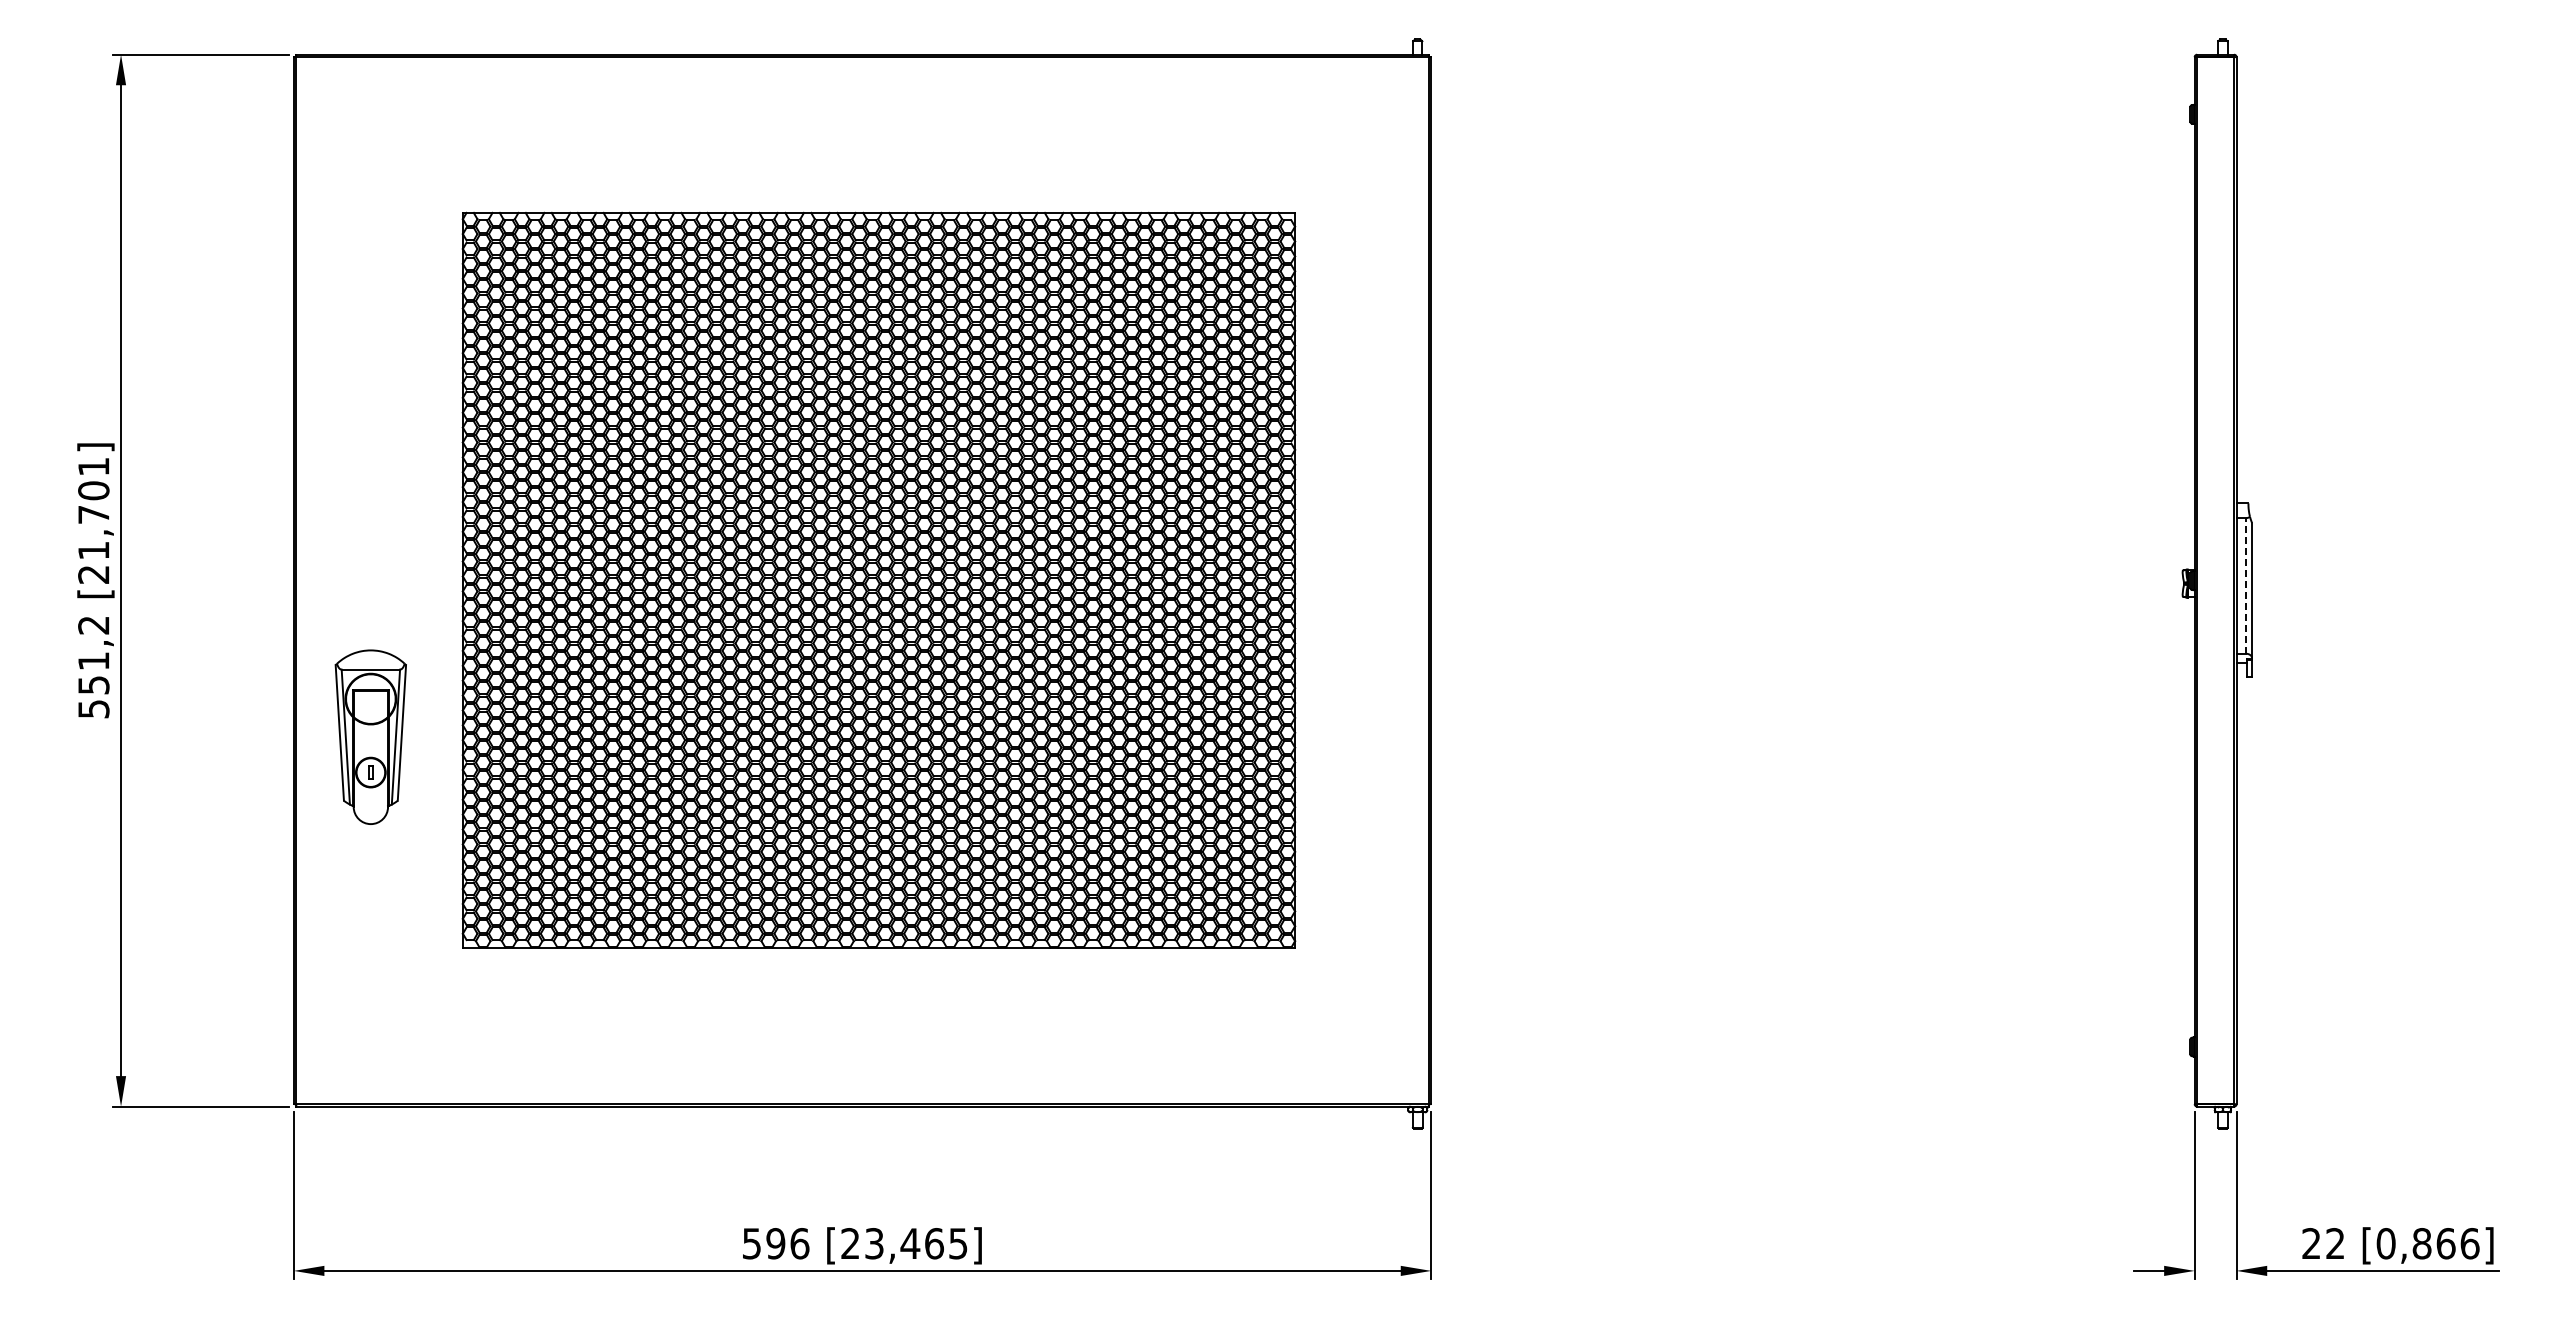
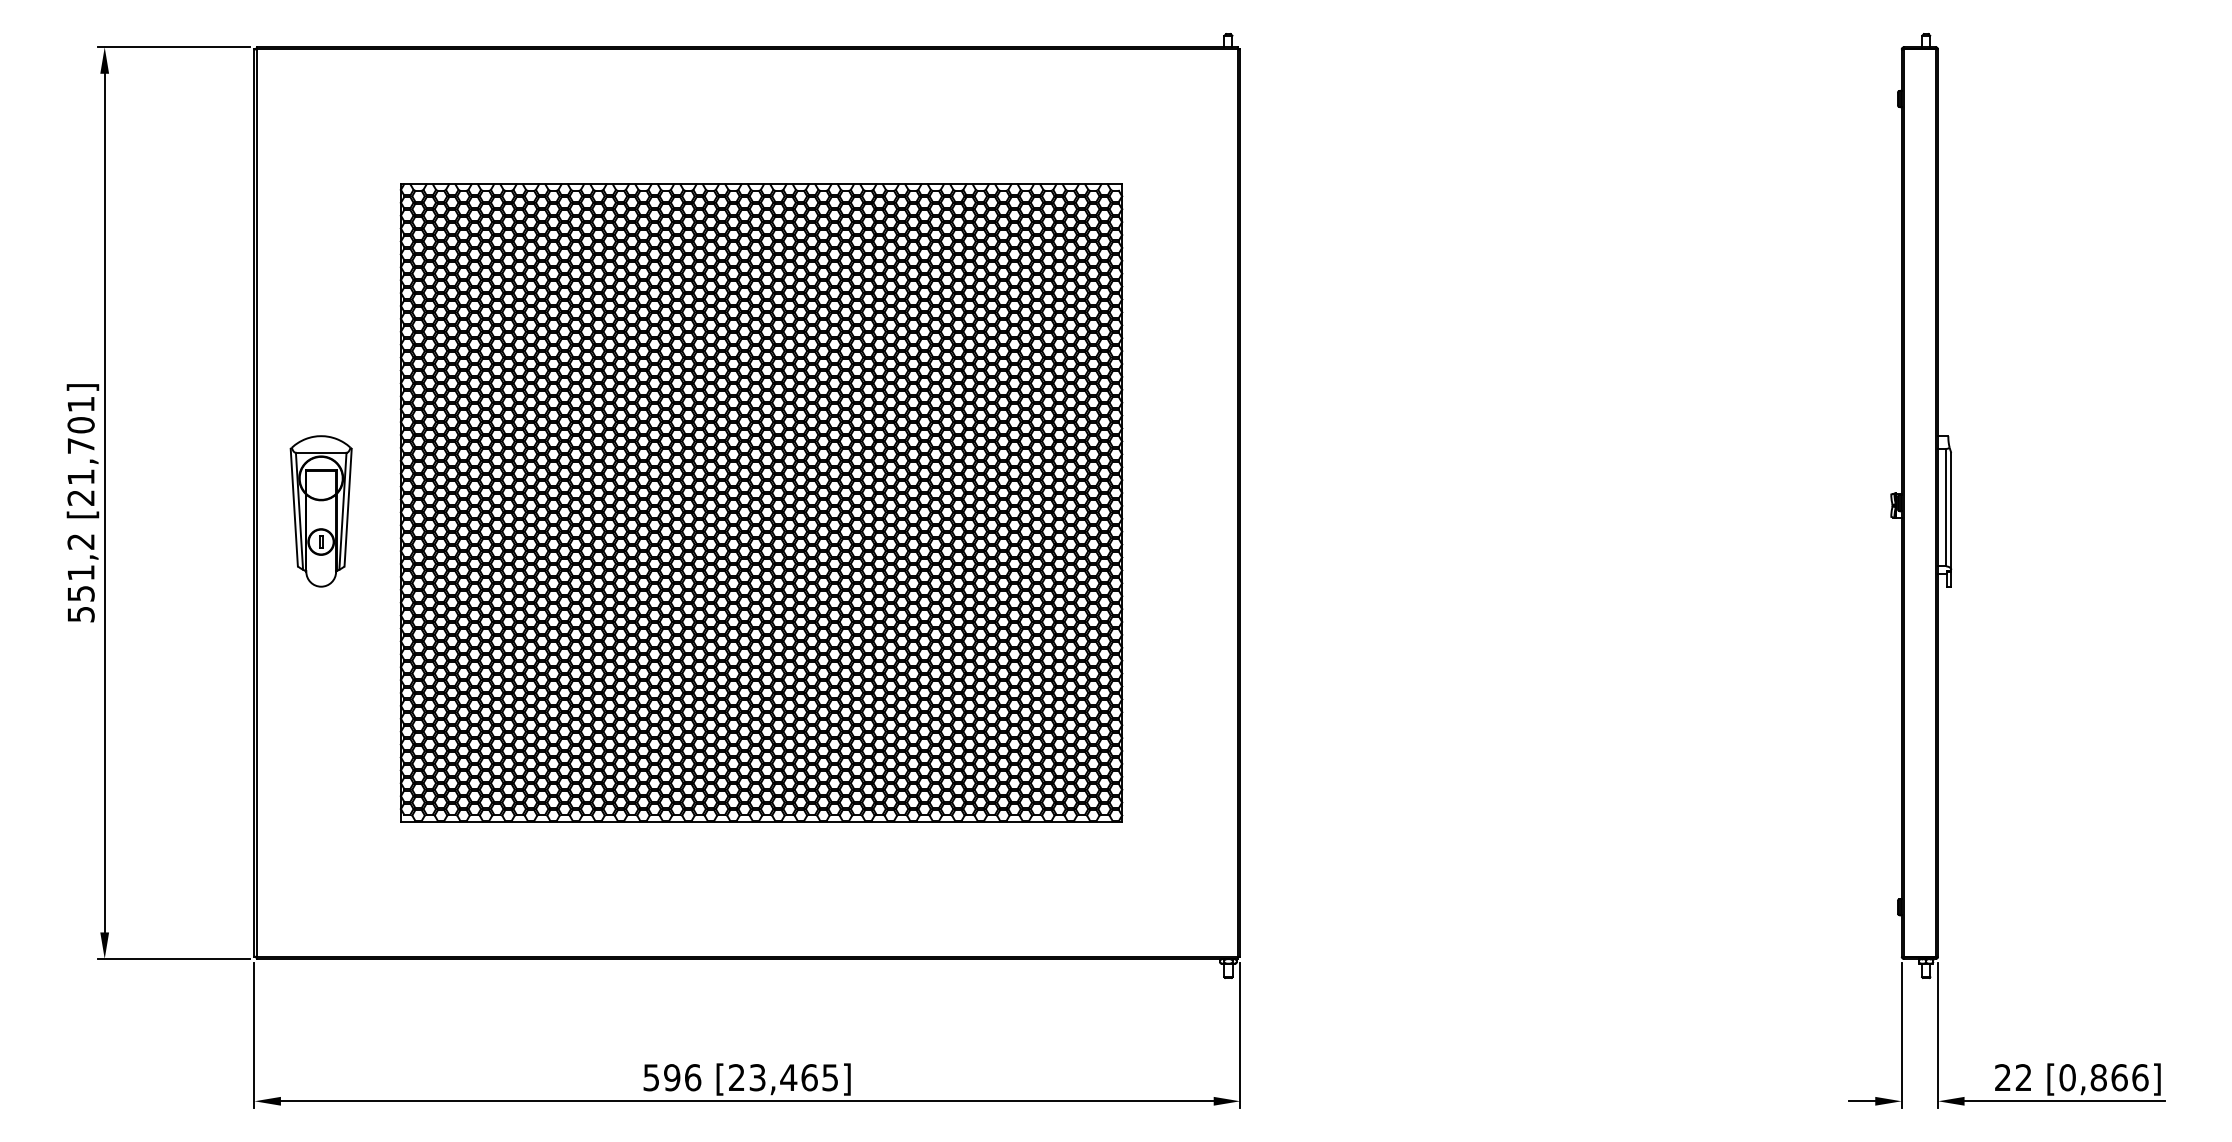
line: (2246, 585) -> (1946, 507), dashed -> solid
part: (370, 736) -> (320, 510), moved

